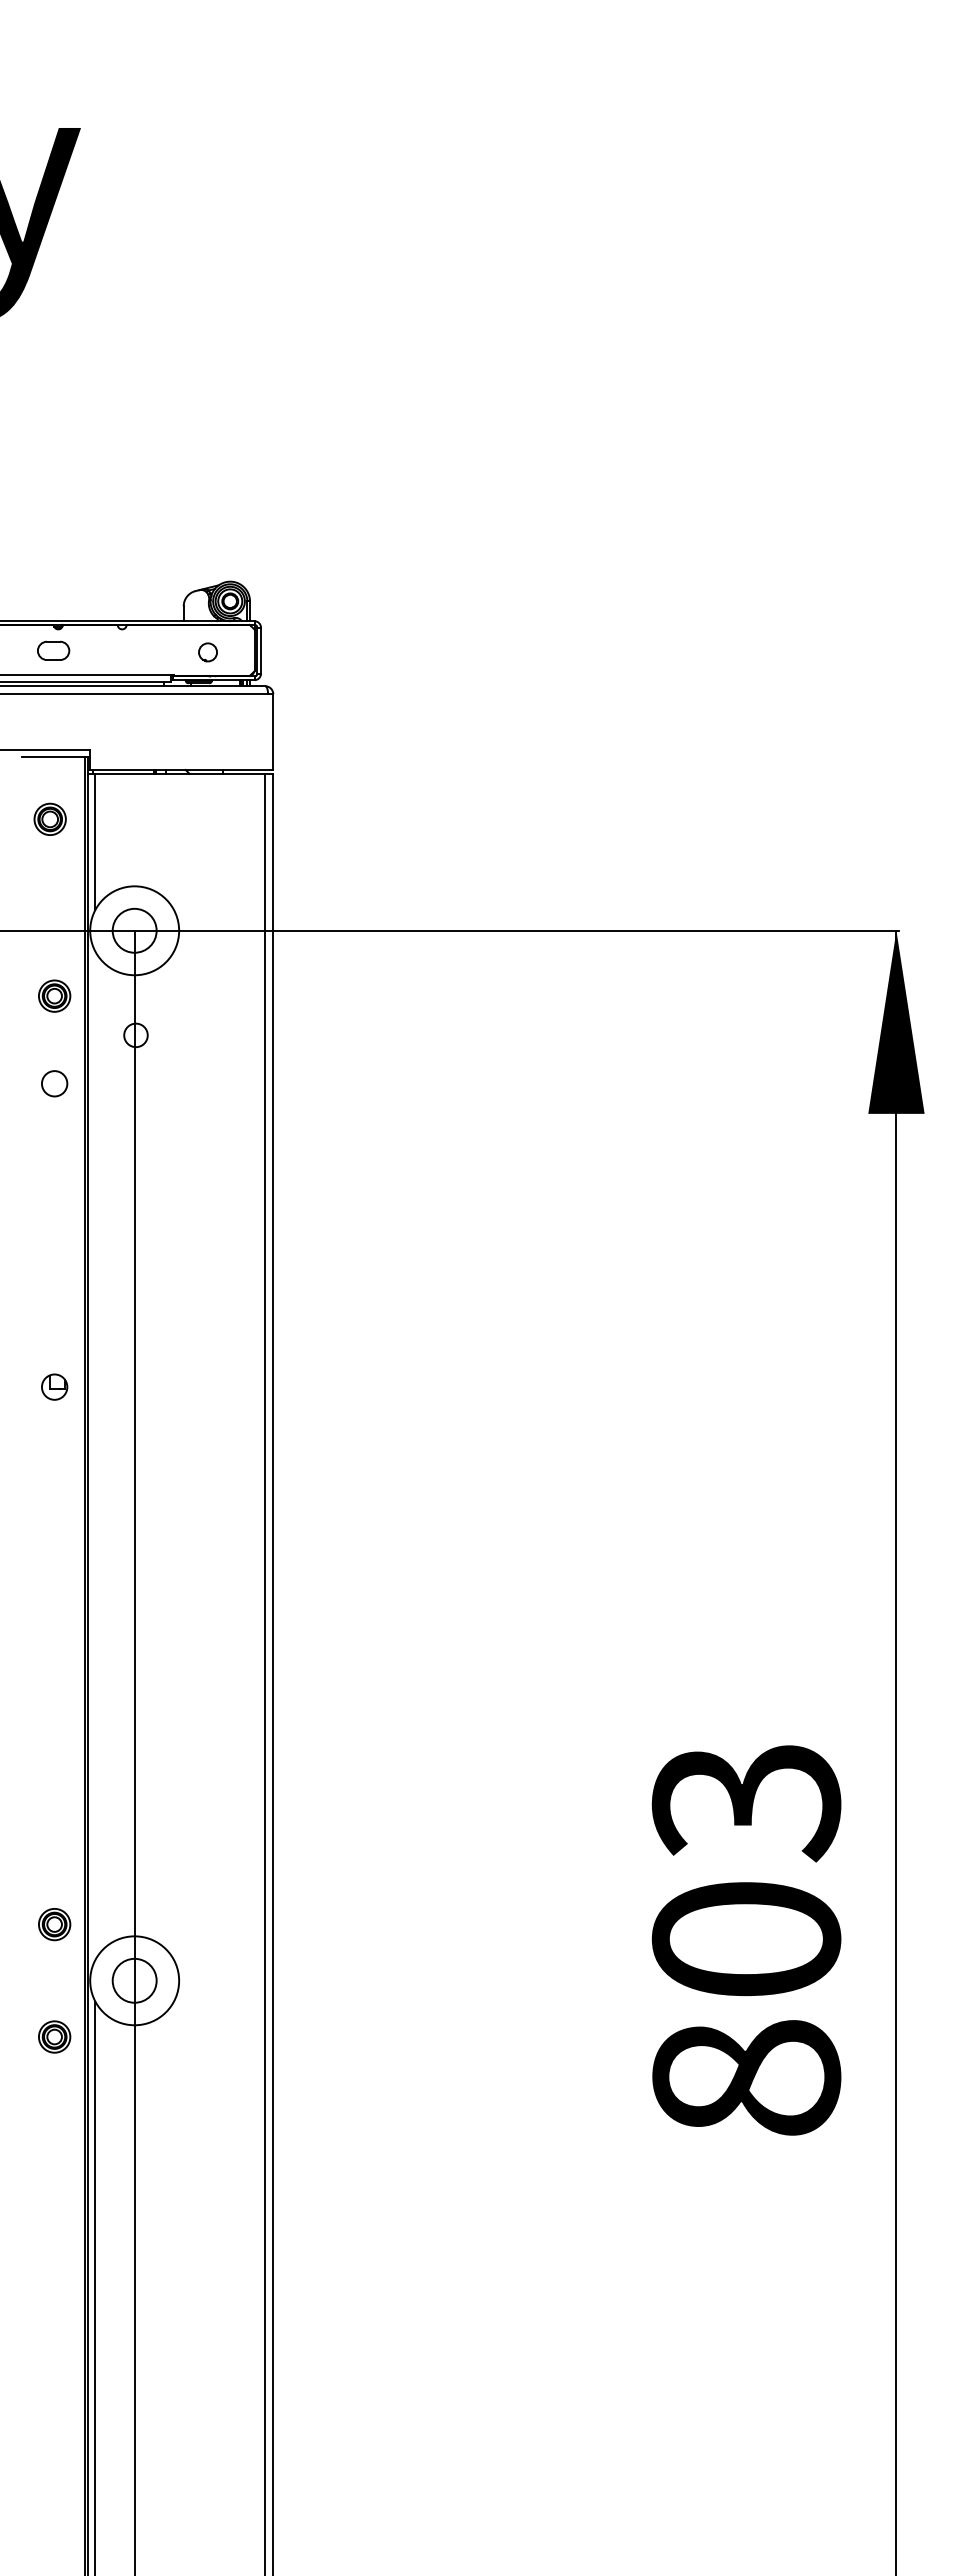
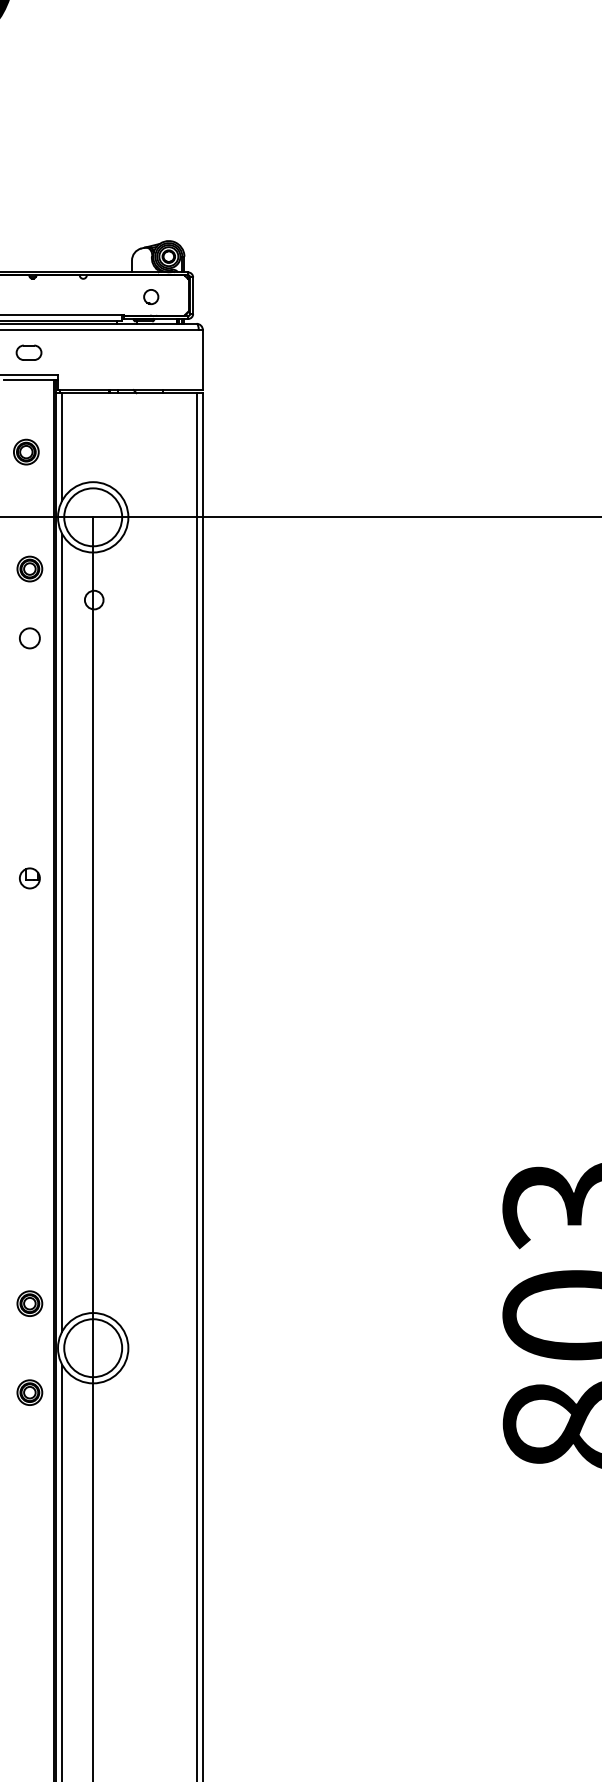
part: (53, 650) -> (28, 352), moved
part: (49, 818) -> (25, 451), moved
circle: (134, 930) -> (93, 517), size x1.67
line: (95, 1455) -> (62, 932), added
circle: (134, 1980) -> (93, 1347), size x1.67

